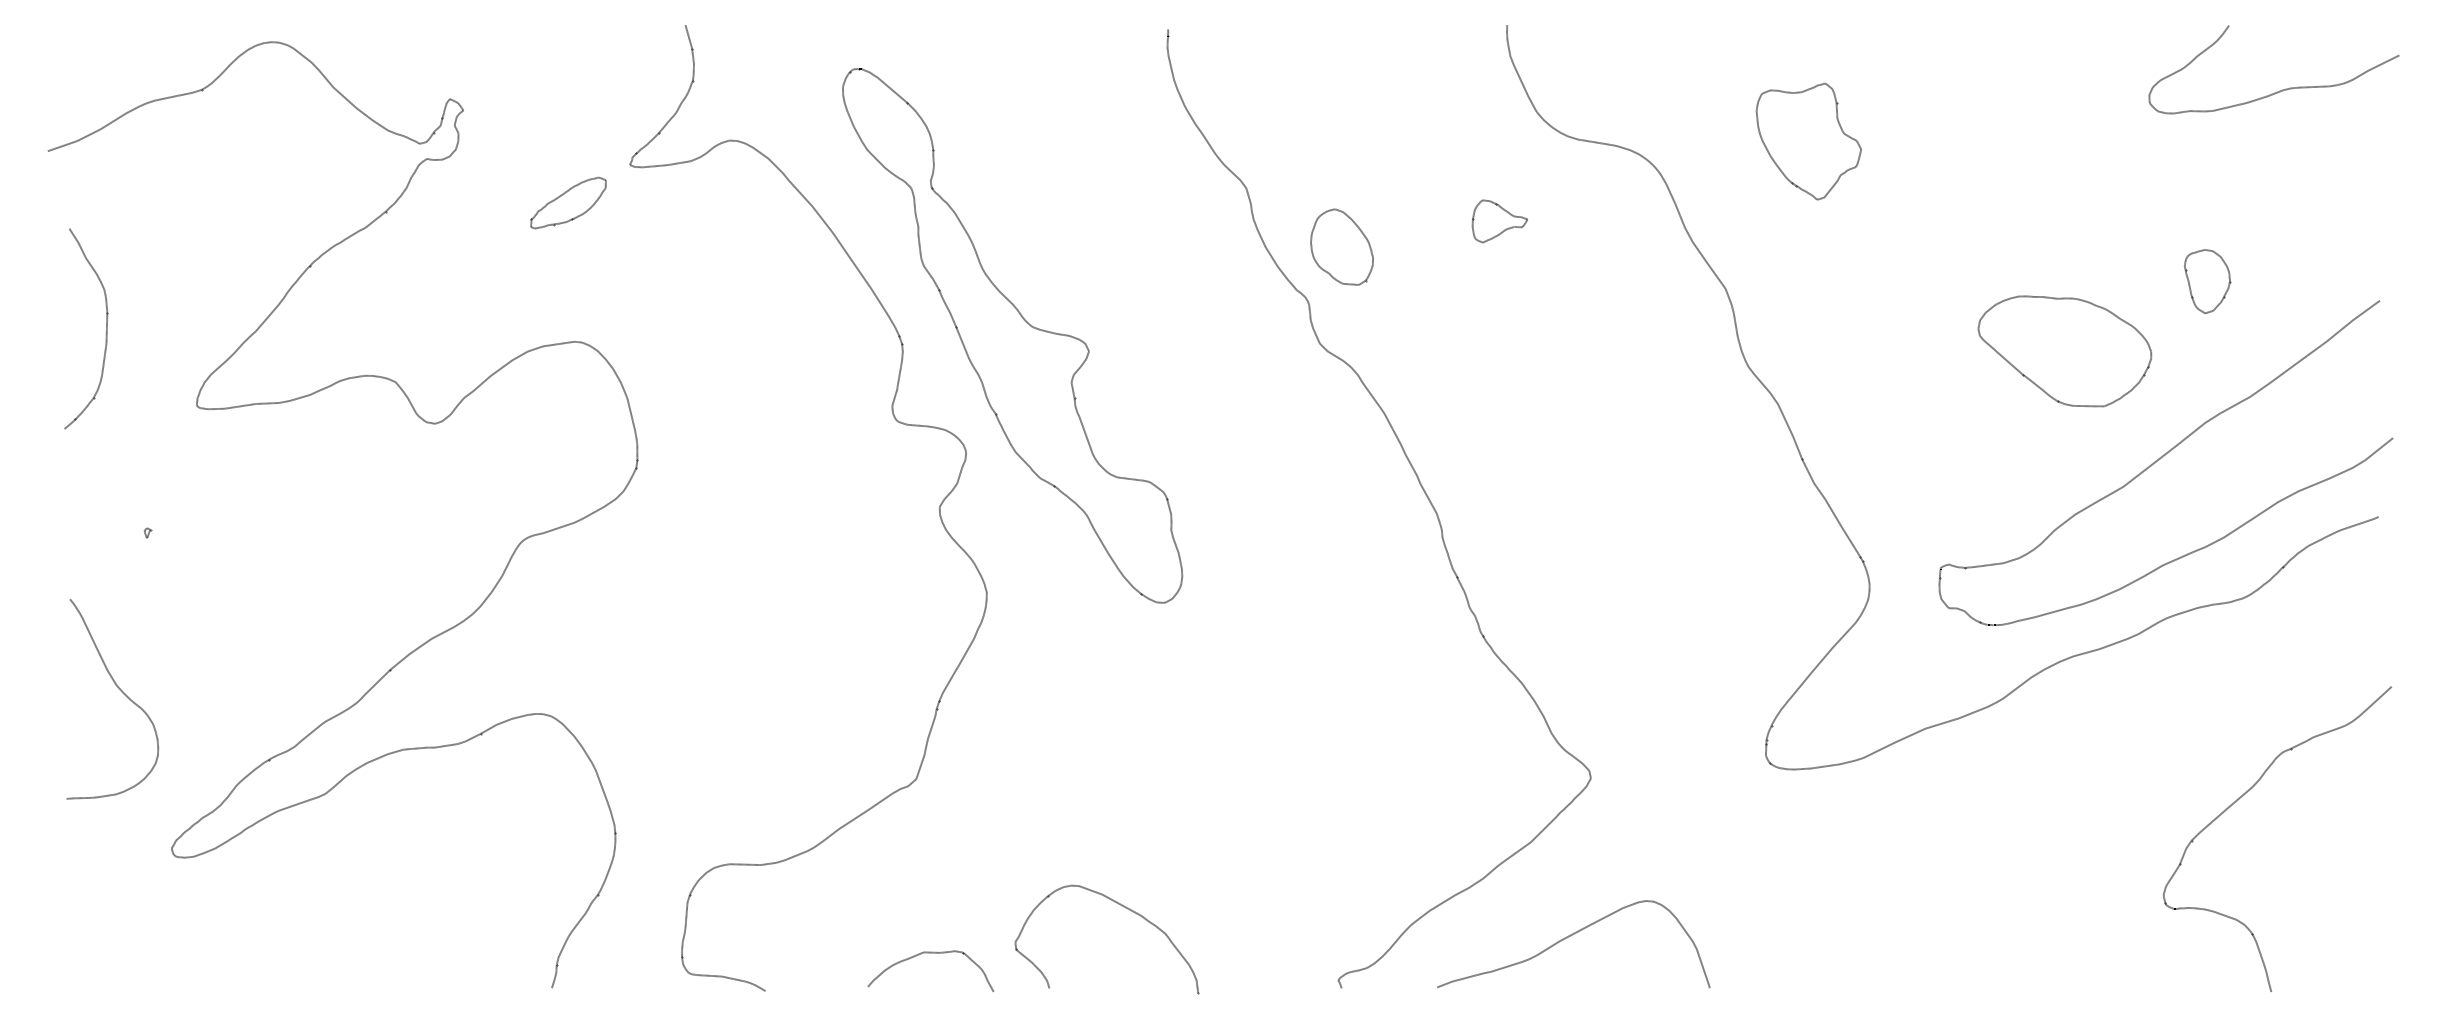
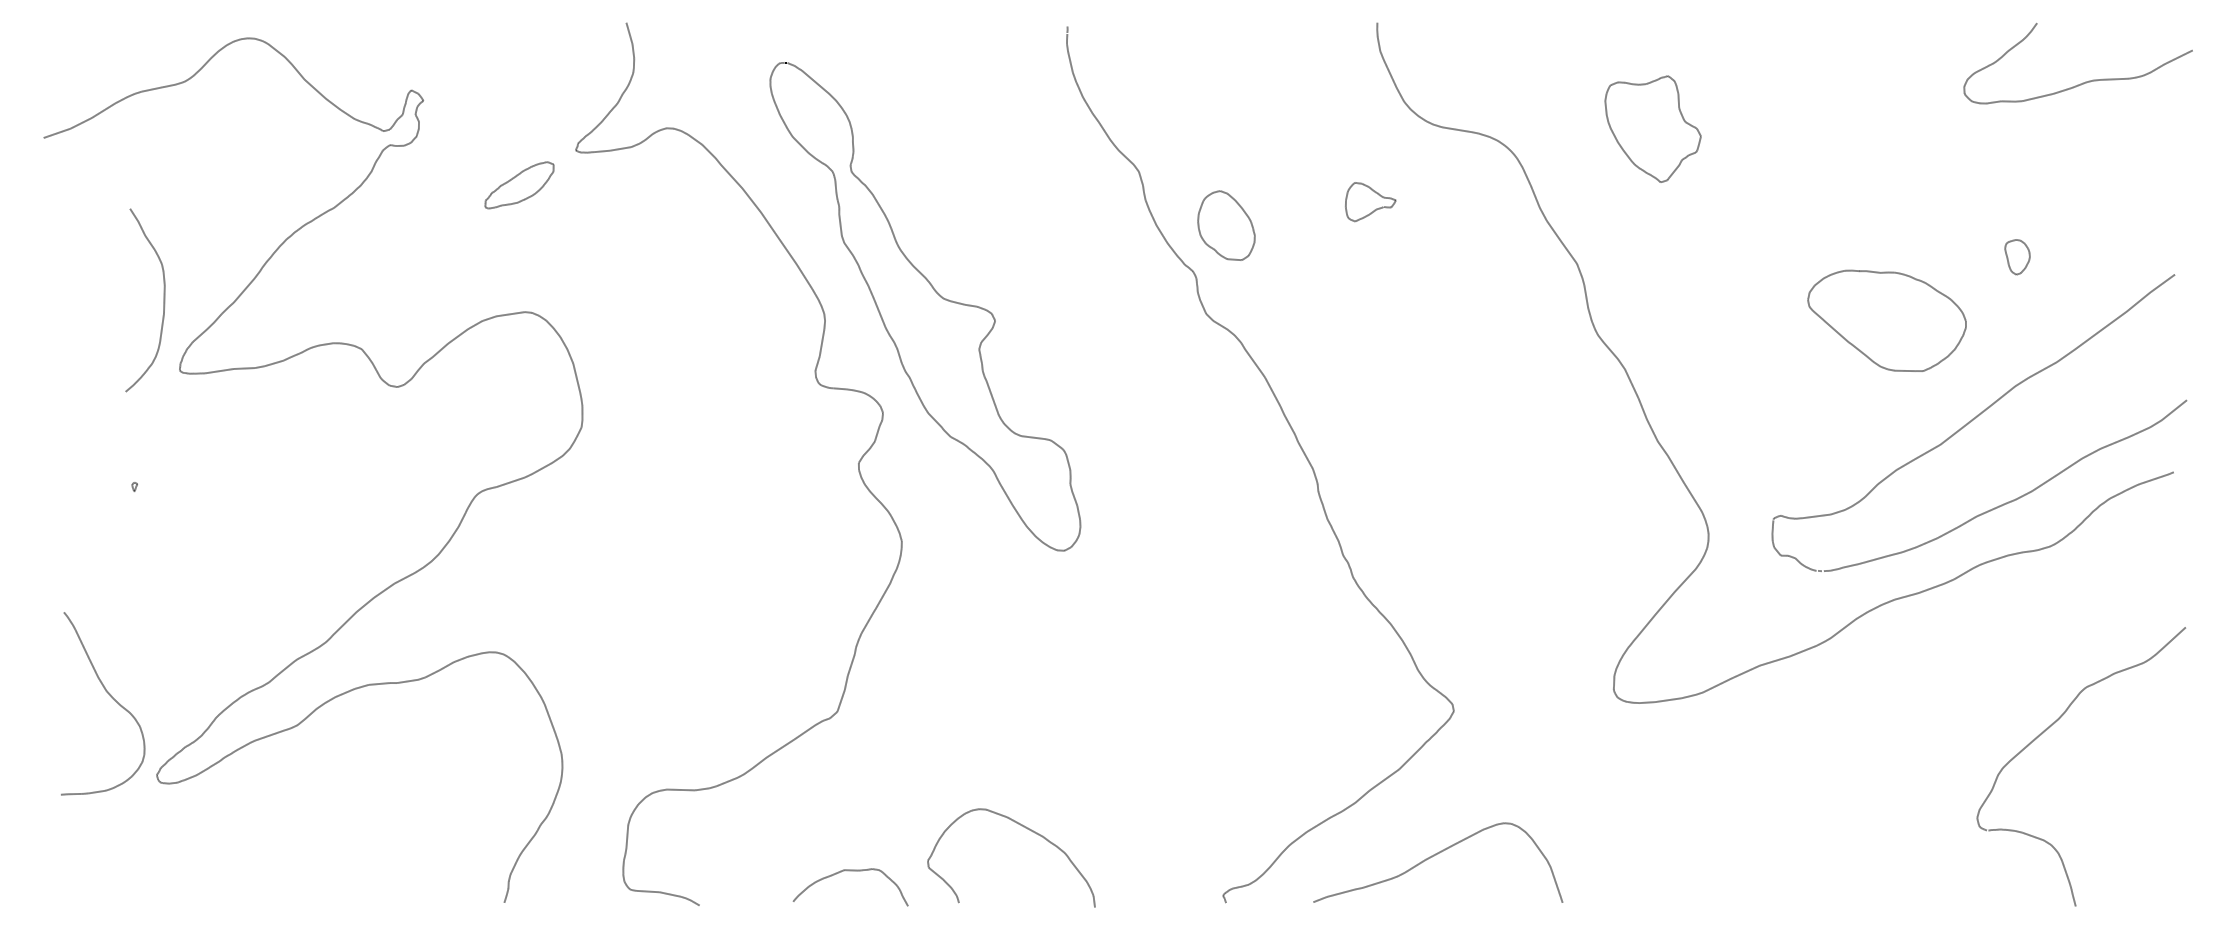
part: (2207, 281) -> (2017, 257), size x0.6
curve: (105, 334) -> (163, 305), moved
curve: (121, 692) -> (111, 697), moved

